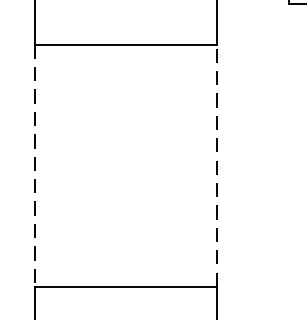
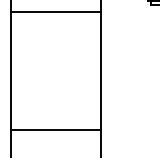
line: (216, 164) -> (100, 70), dashed -> solid
line: (35, 166) -> (11, 71), dashed -> solid

